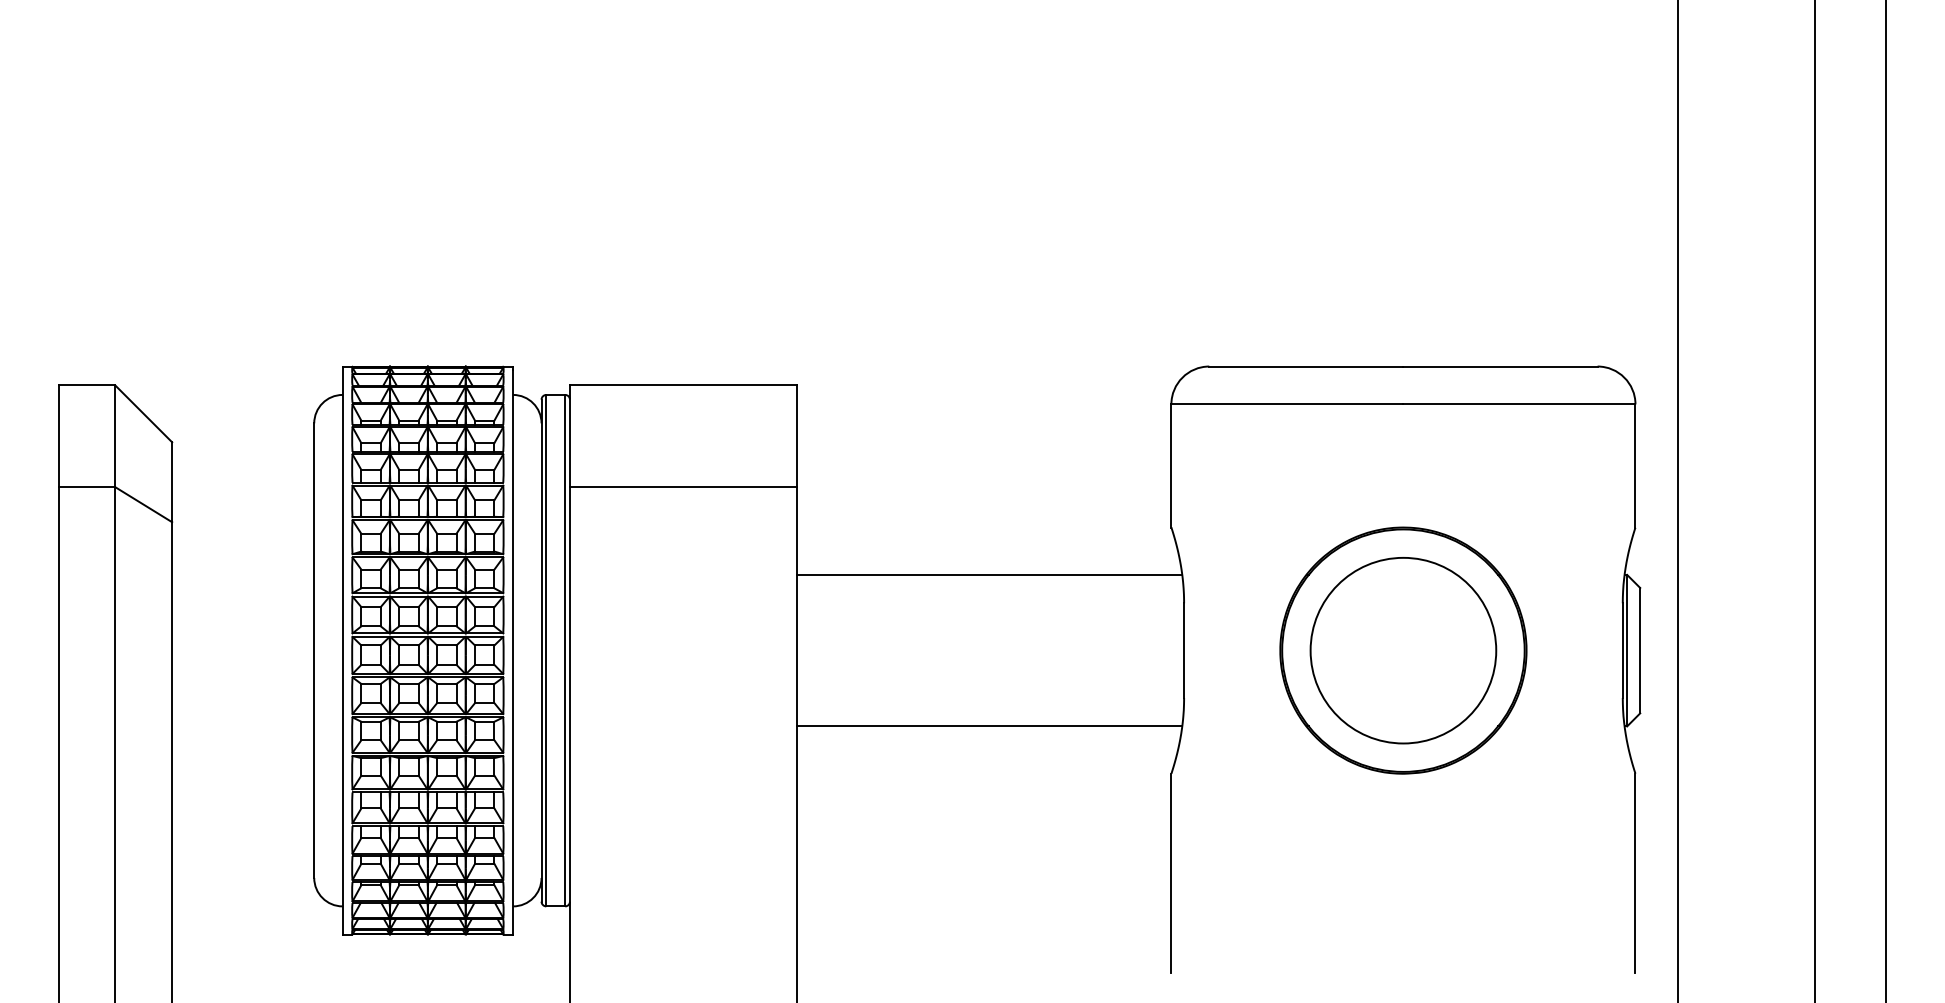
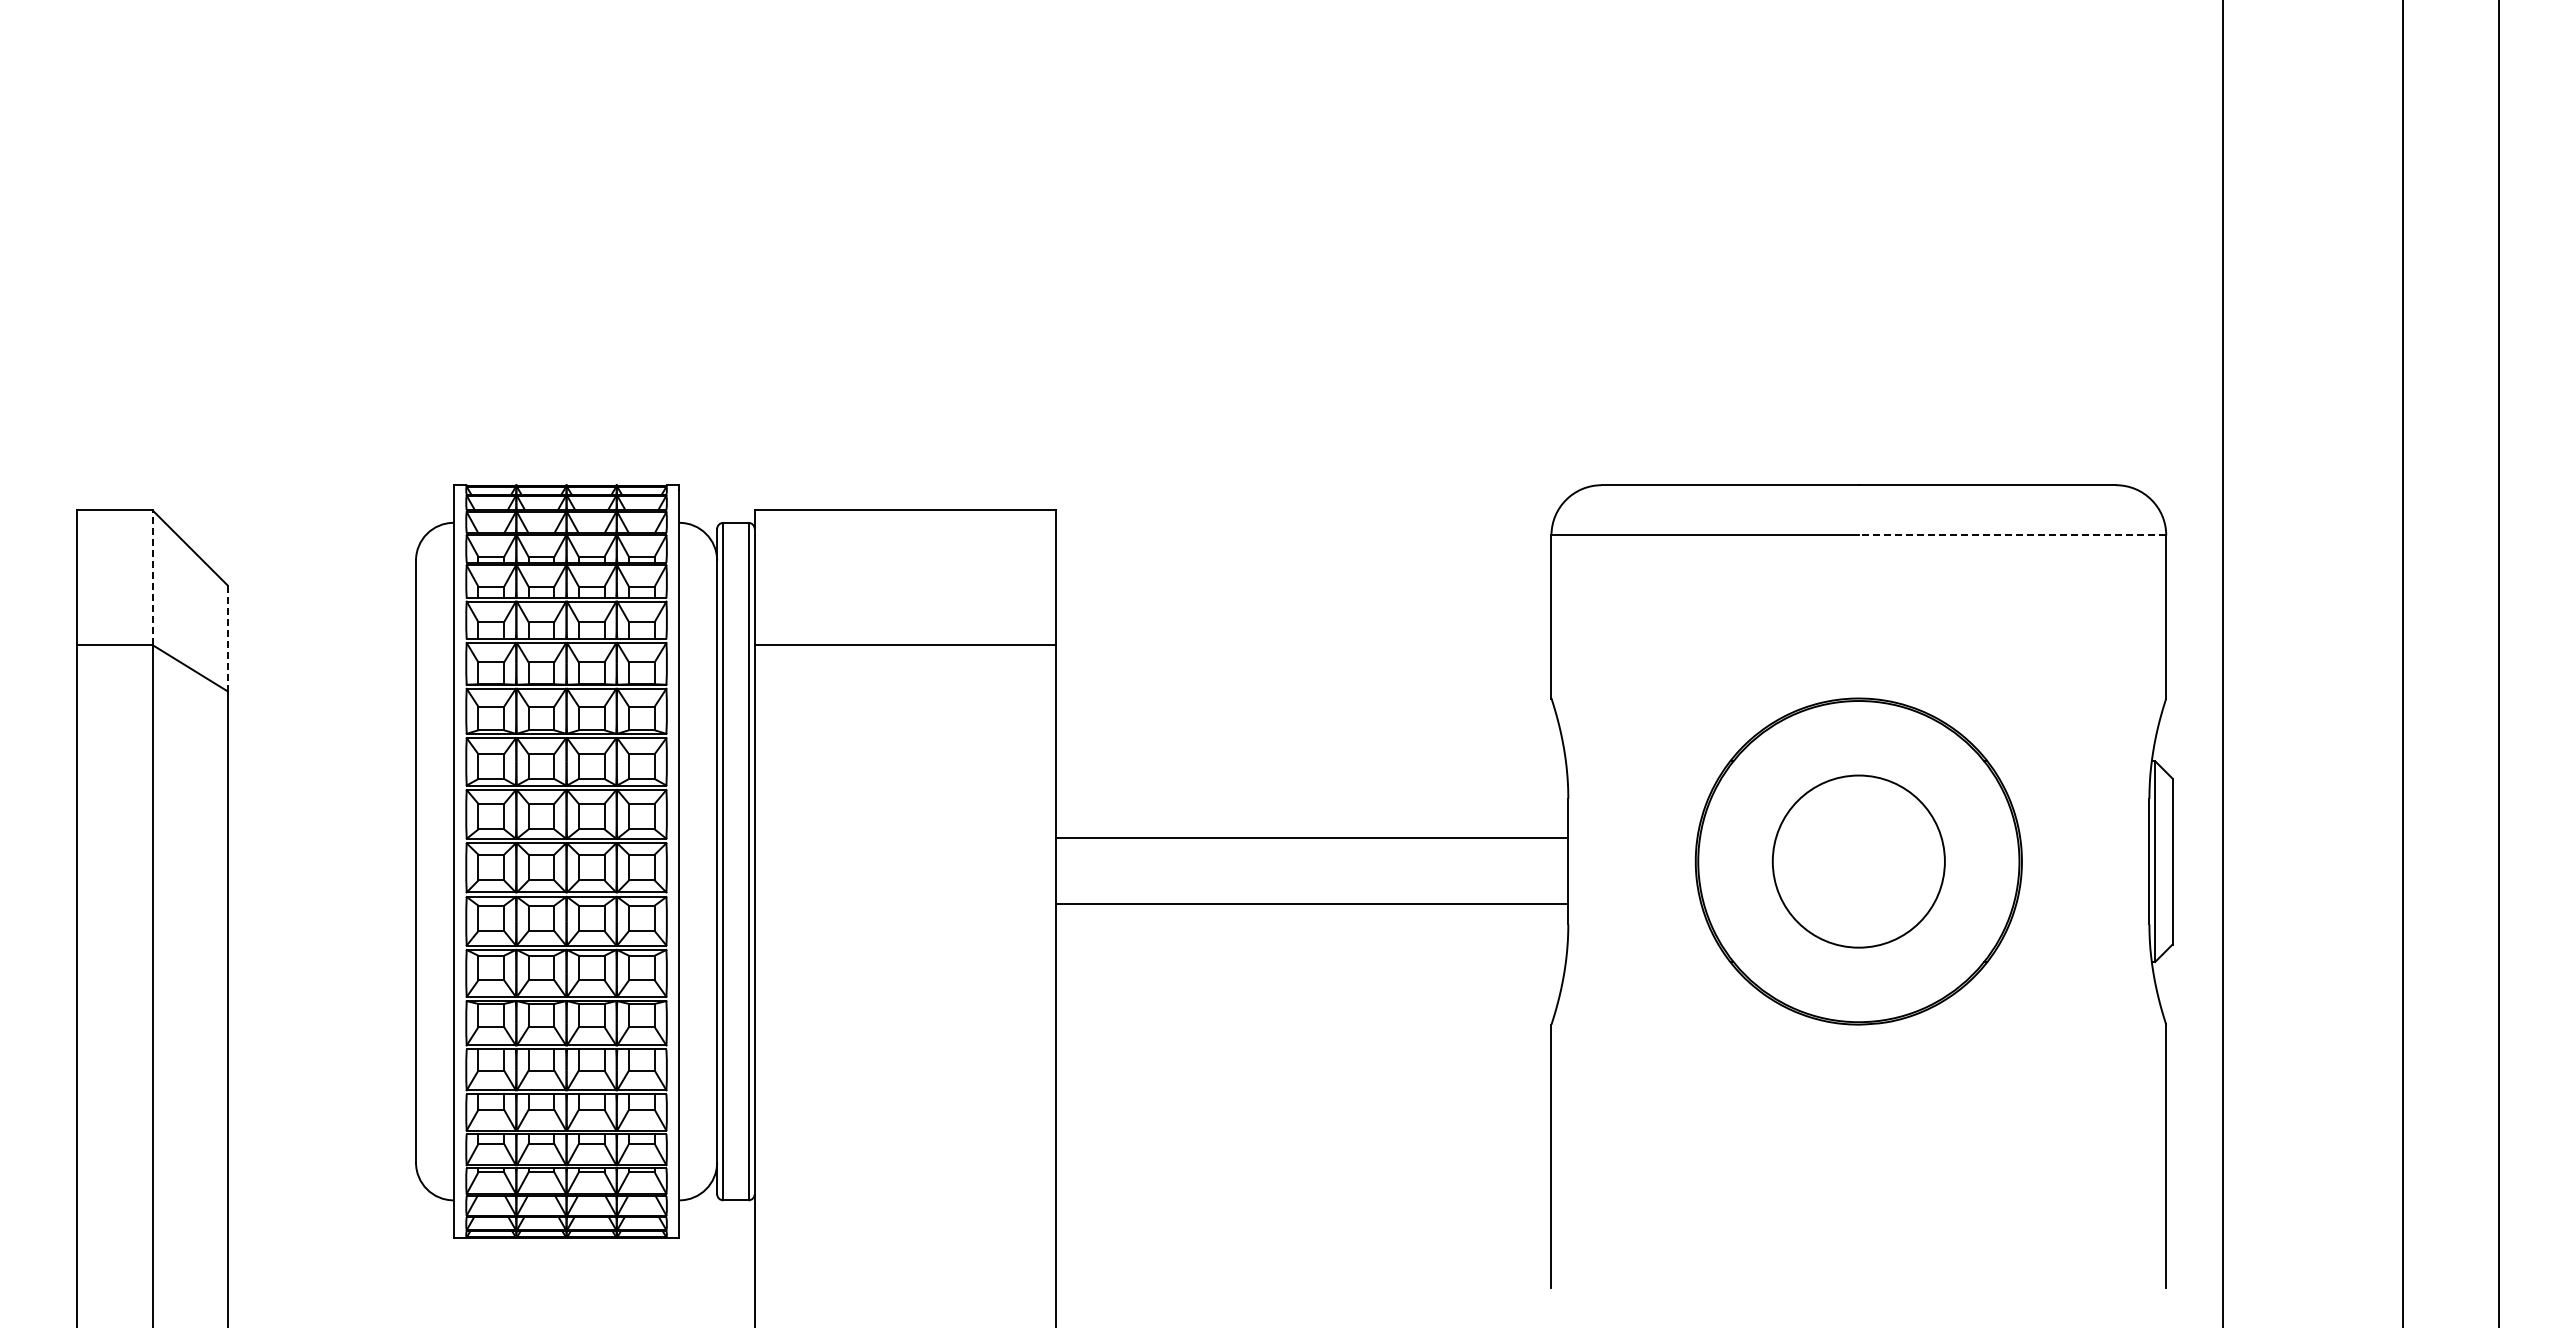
line: (1519, 404) -> (2012, 535), solid -> dashed
line: (115, 436) -> (152, 577), solid -> dashed
line: (171, 482) -> (227, 638), solid -> dashed
line: (989, 575) -> (1310, 838), moved
circle: (1403, 650) -> (1858, 861), size x0.7
line: (989, 726) -> (1310, 903), moved

